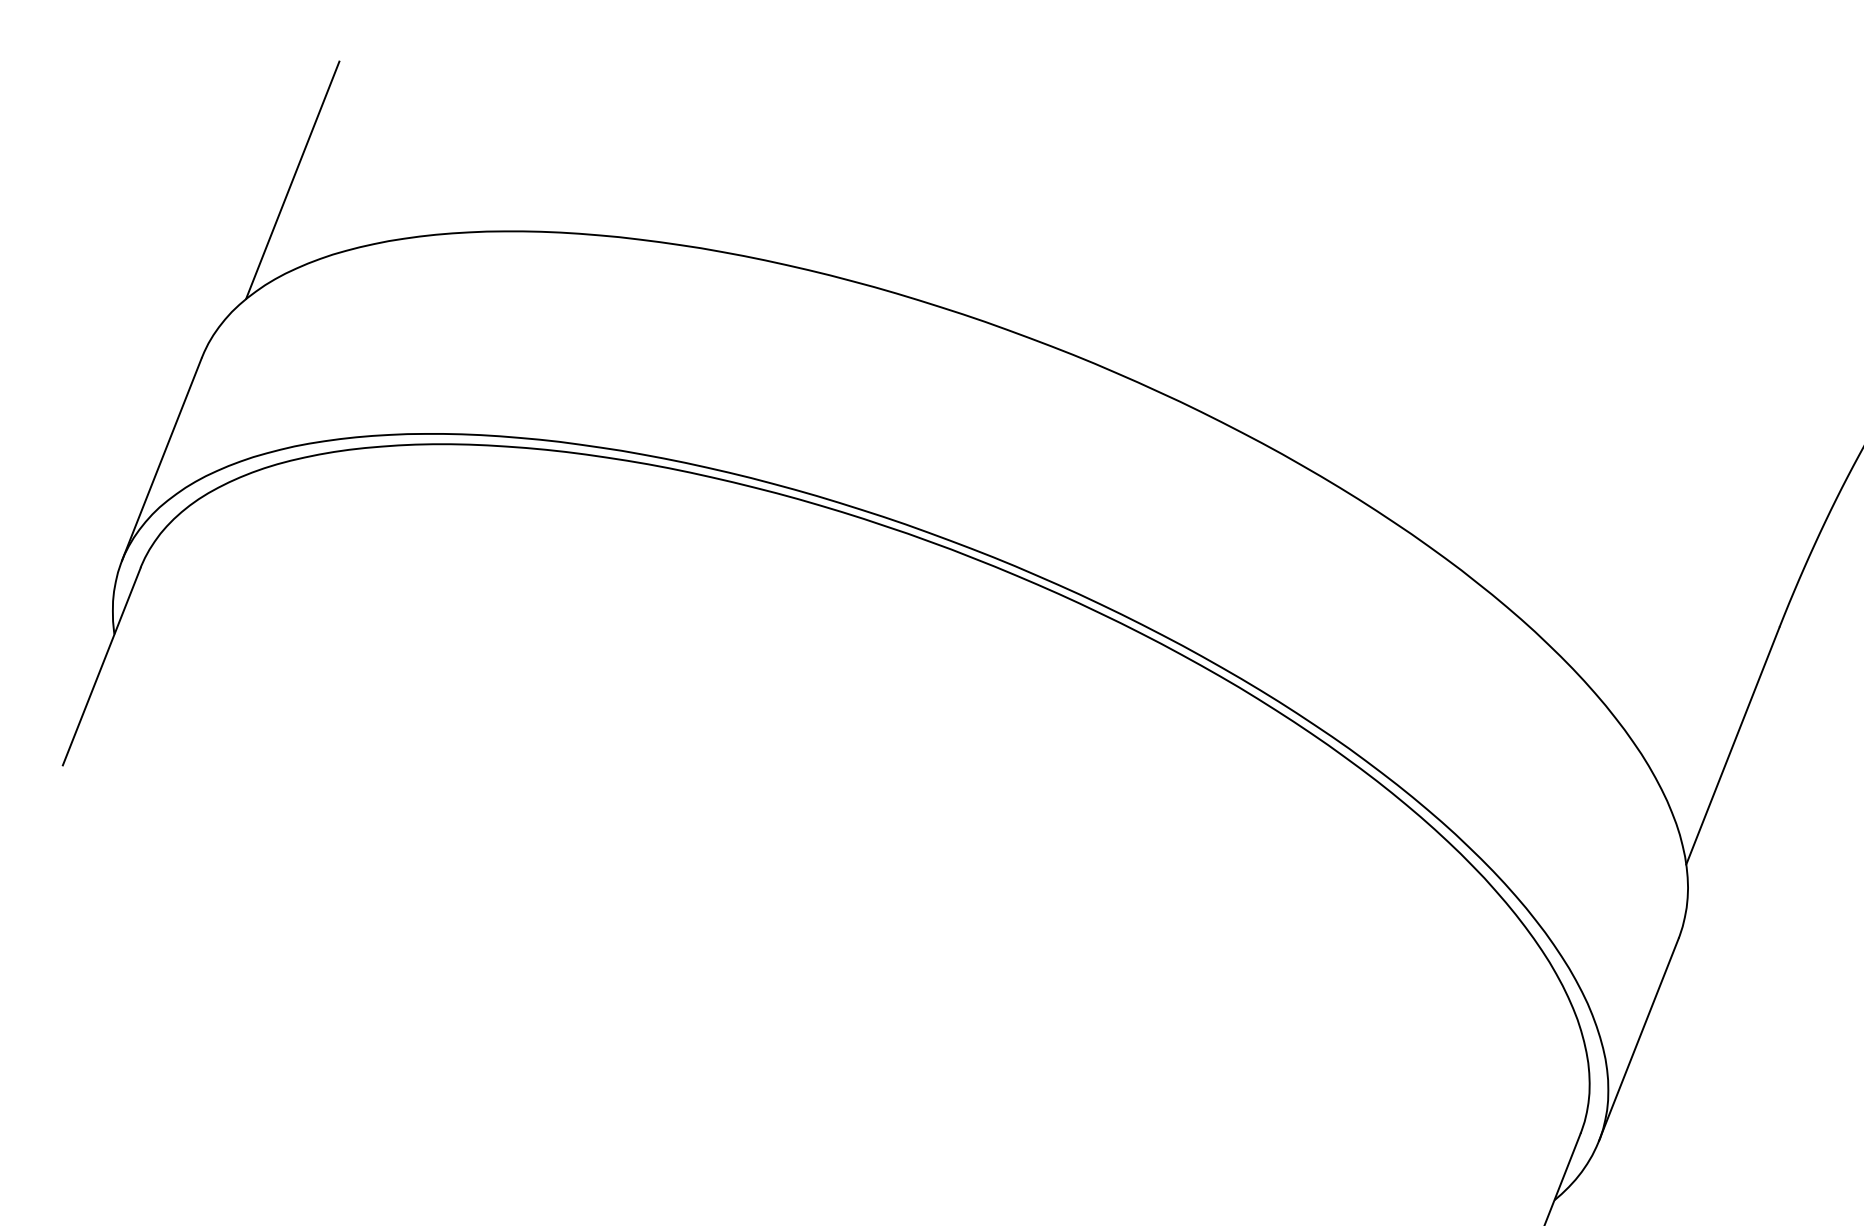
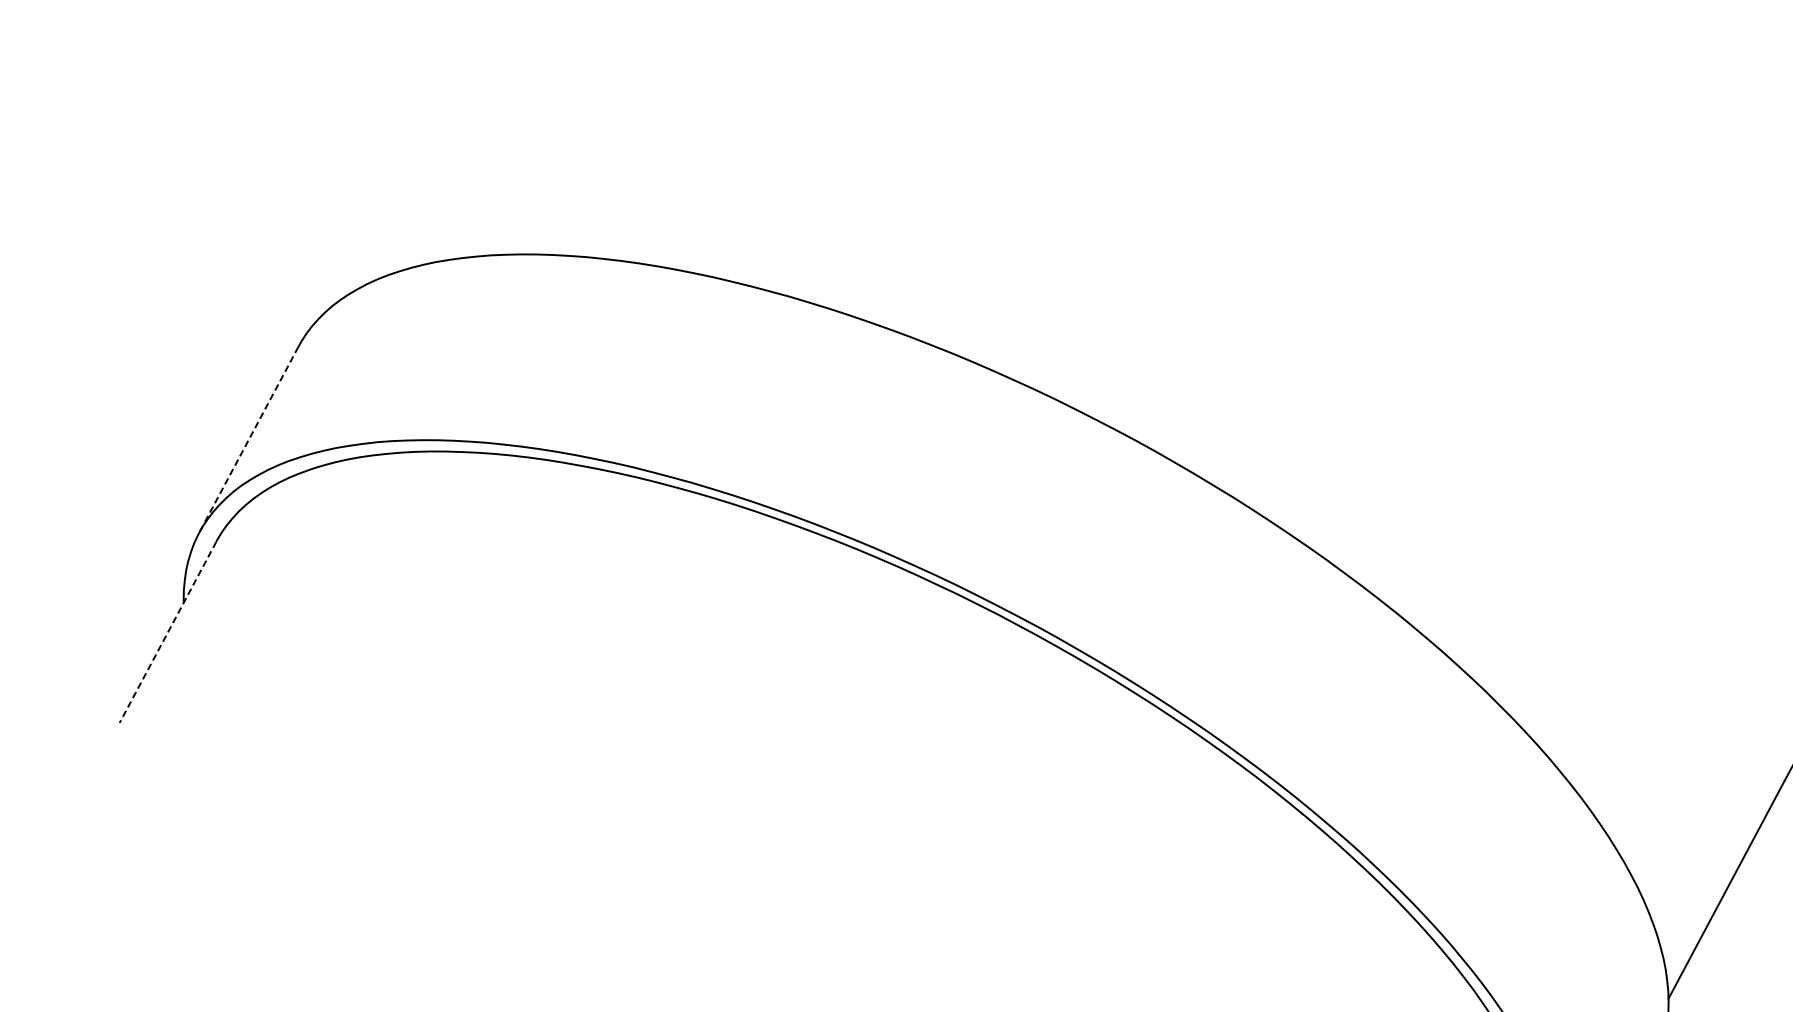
line: (292, 179) -> (405, 185), removed
line: (161, 459) -> (248, 439), solid -> dashed
line: (101, 667) -> (167, 633), solid -> dashed

